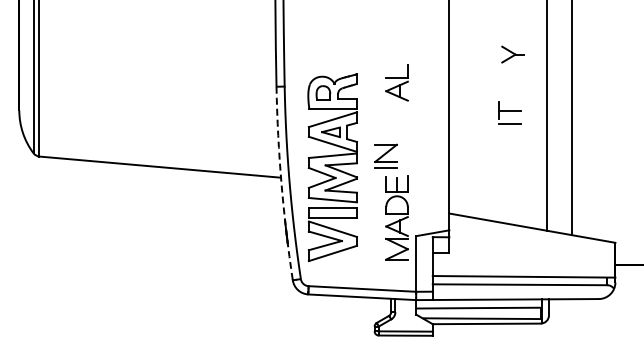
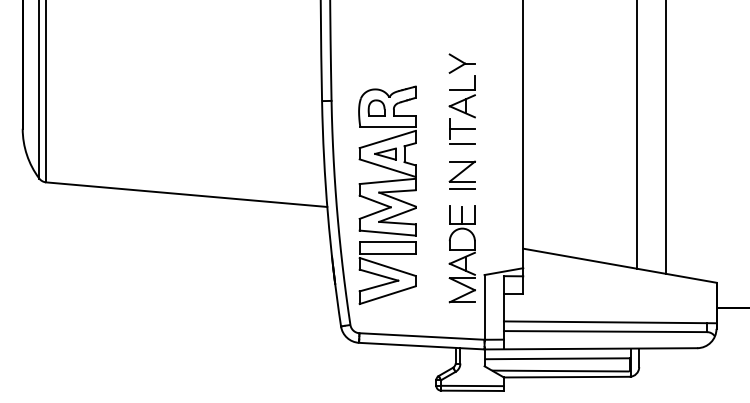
part: (512, 54) -> (461, 63), moved
part: (509, 112) -> (461, 131), moved
part: (385, 155) -> (461, 174), moved
arc: (281, 183) -> (327, 213), dashed -> solid

